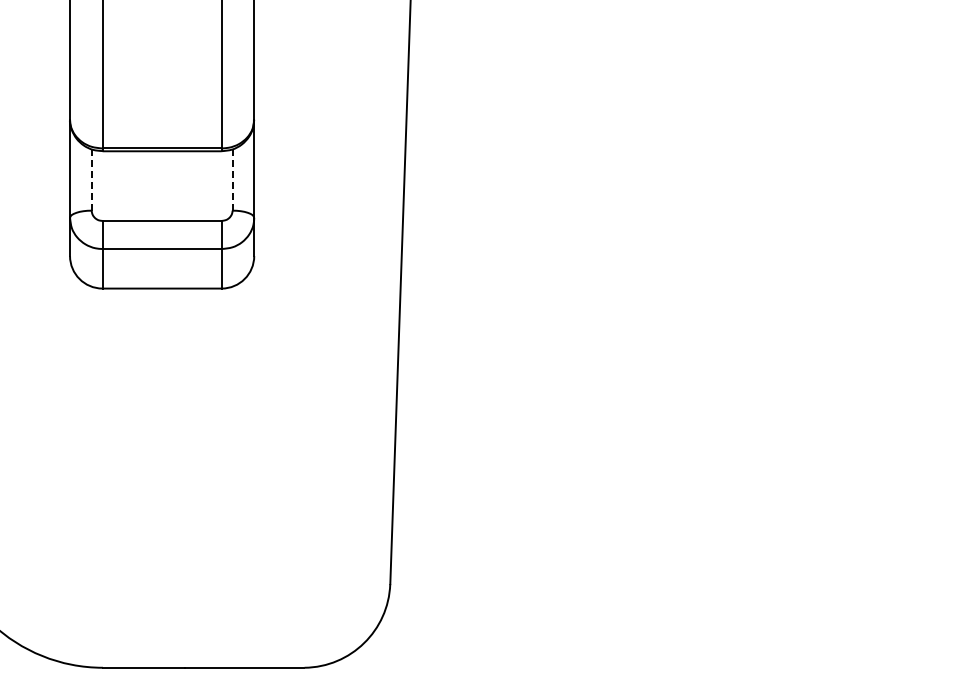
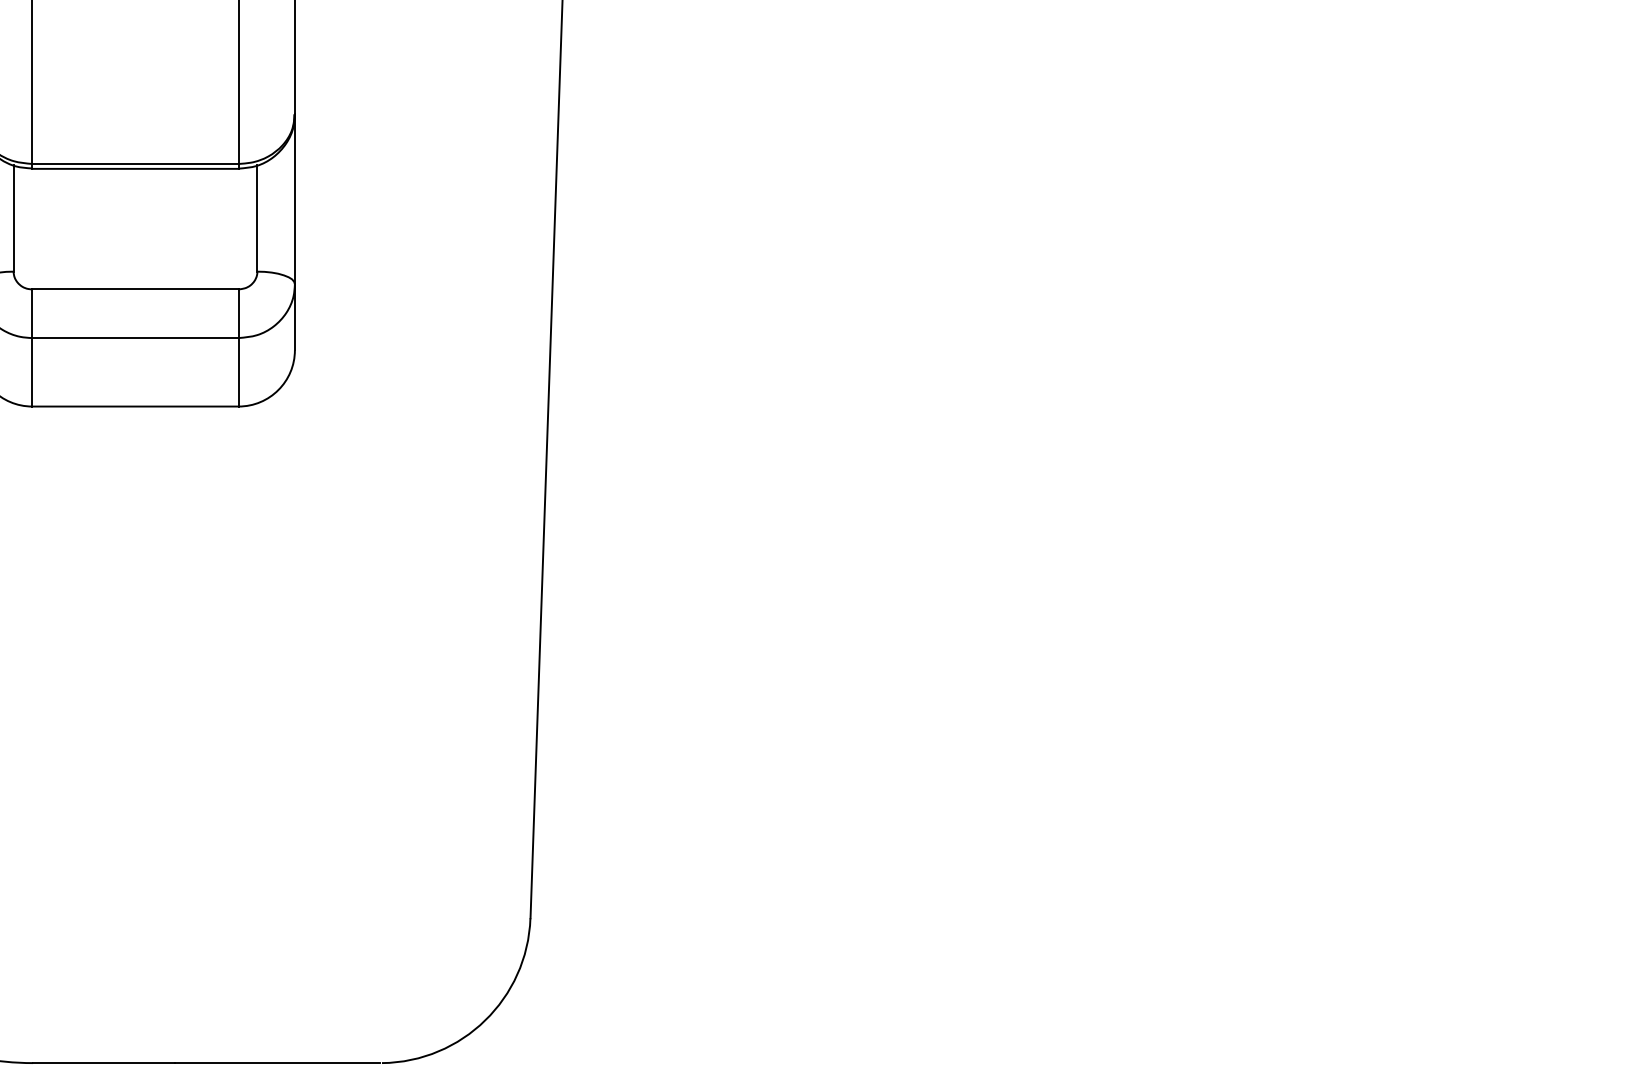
line: (91, 179) -> (13, 217), dashed -> solid
line: (232, 180) -> (257, 219), dashed -> solid

